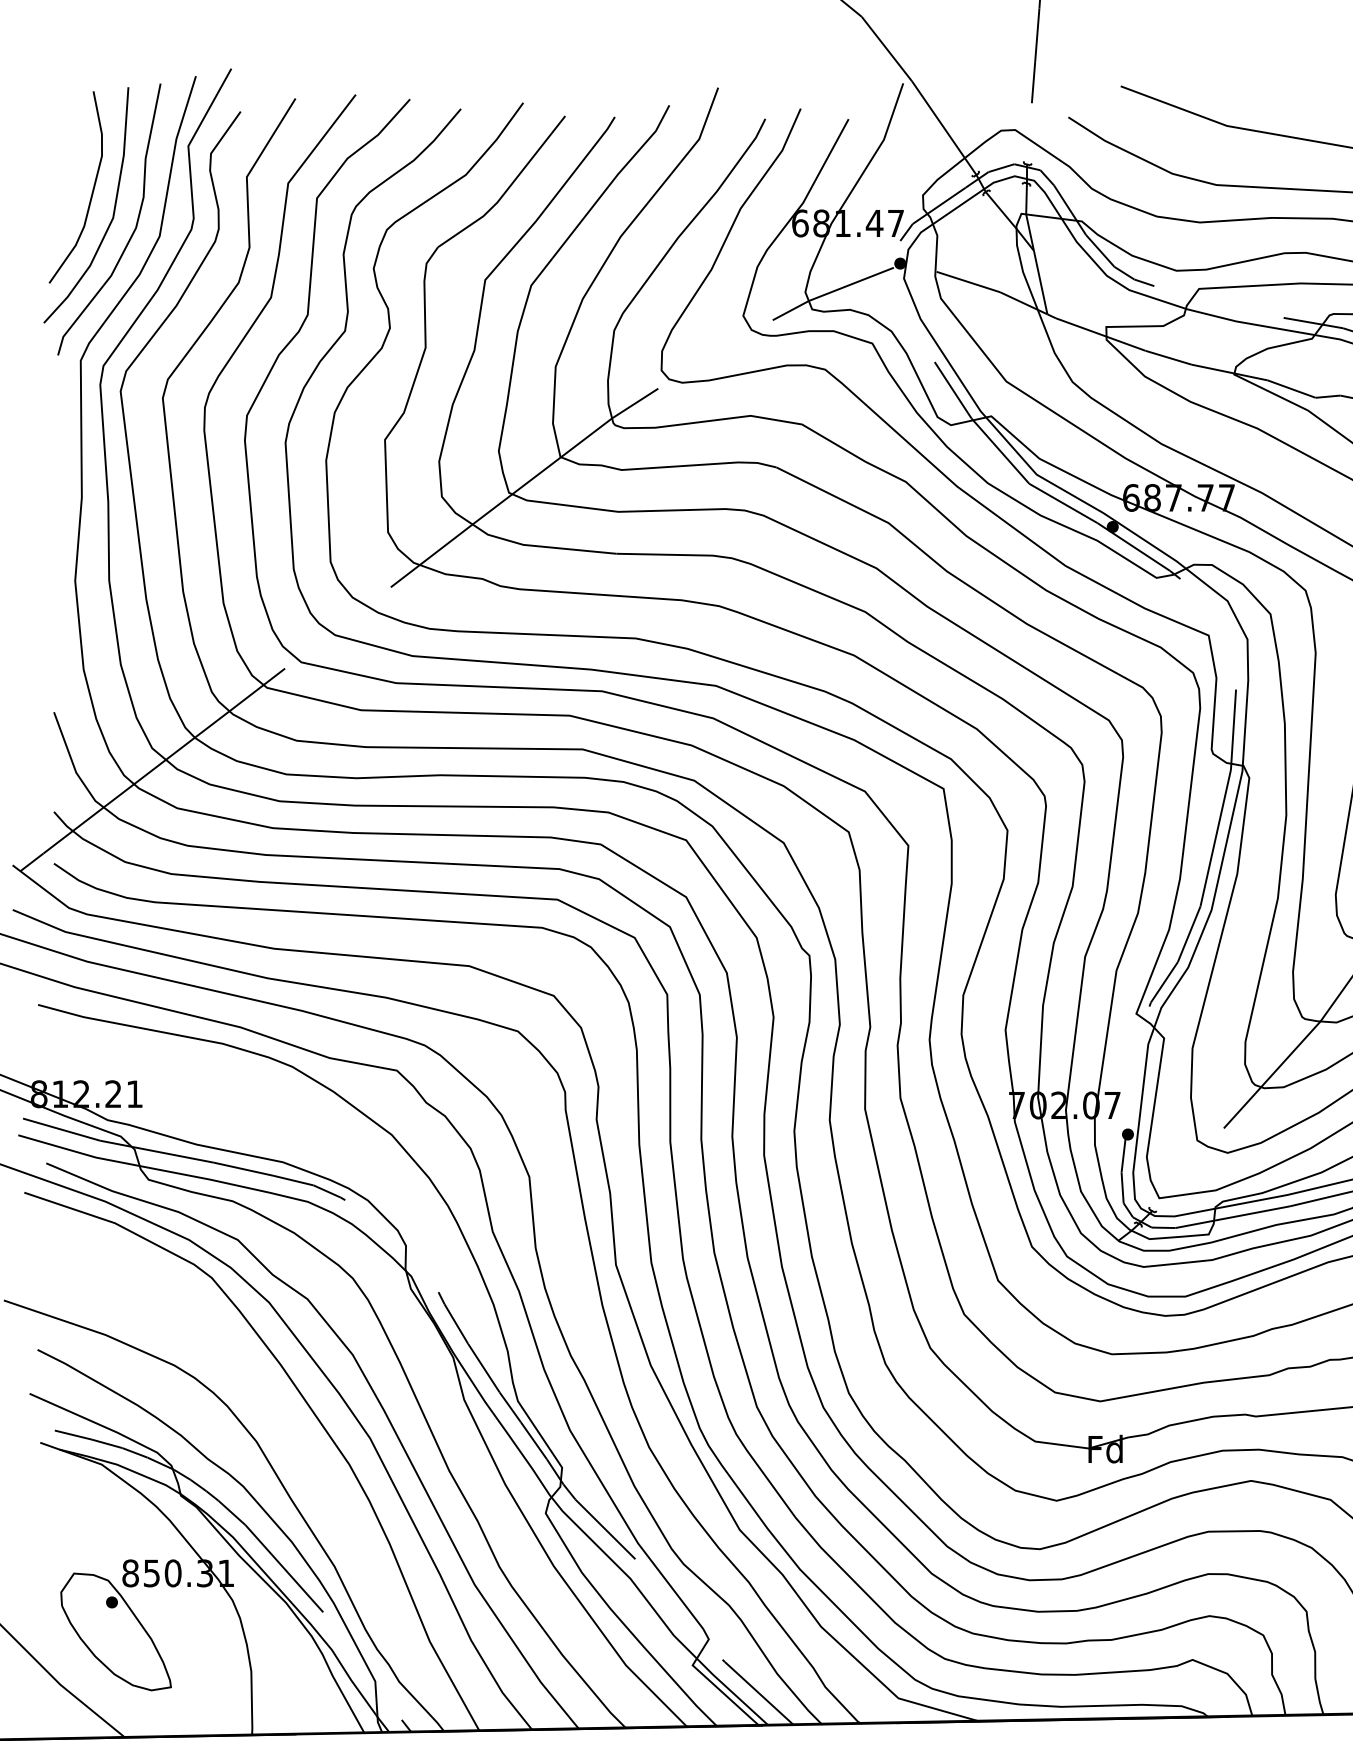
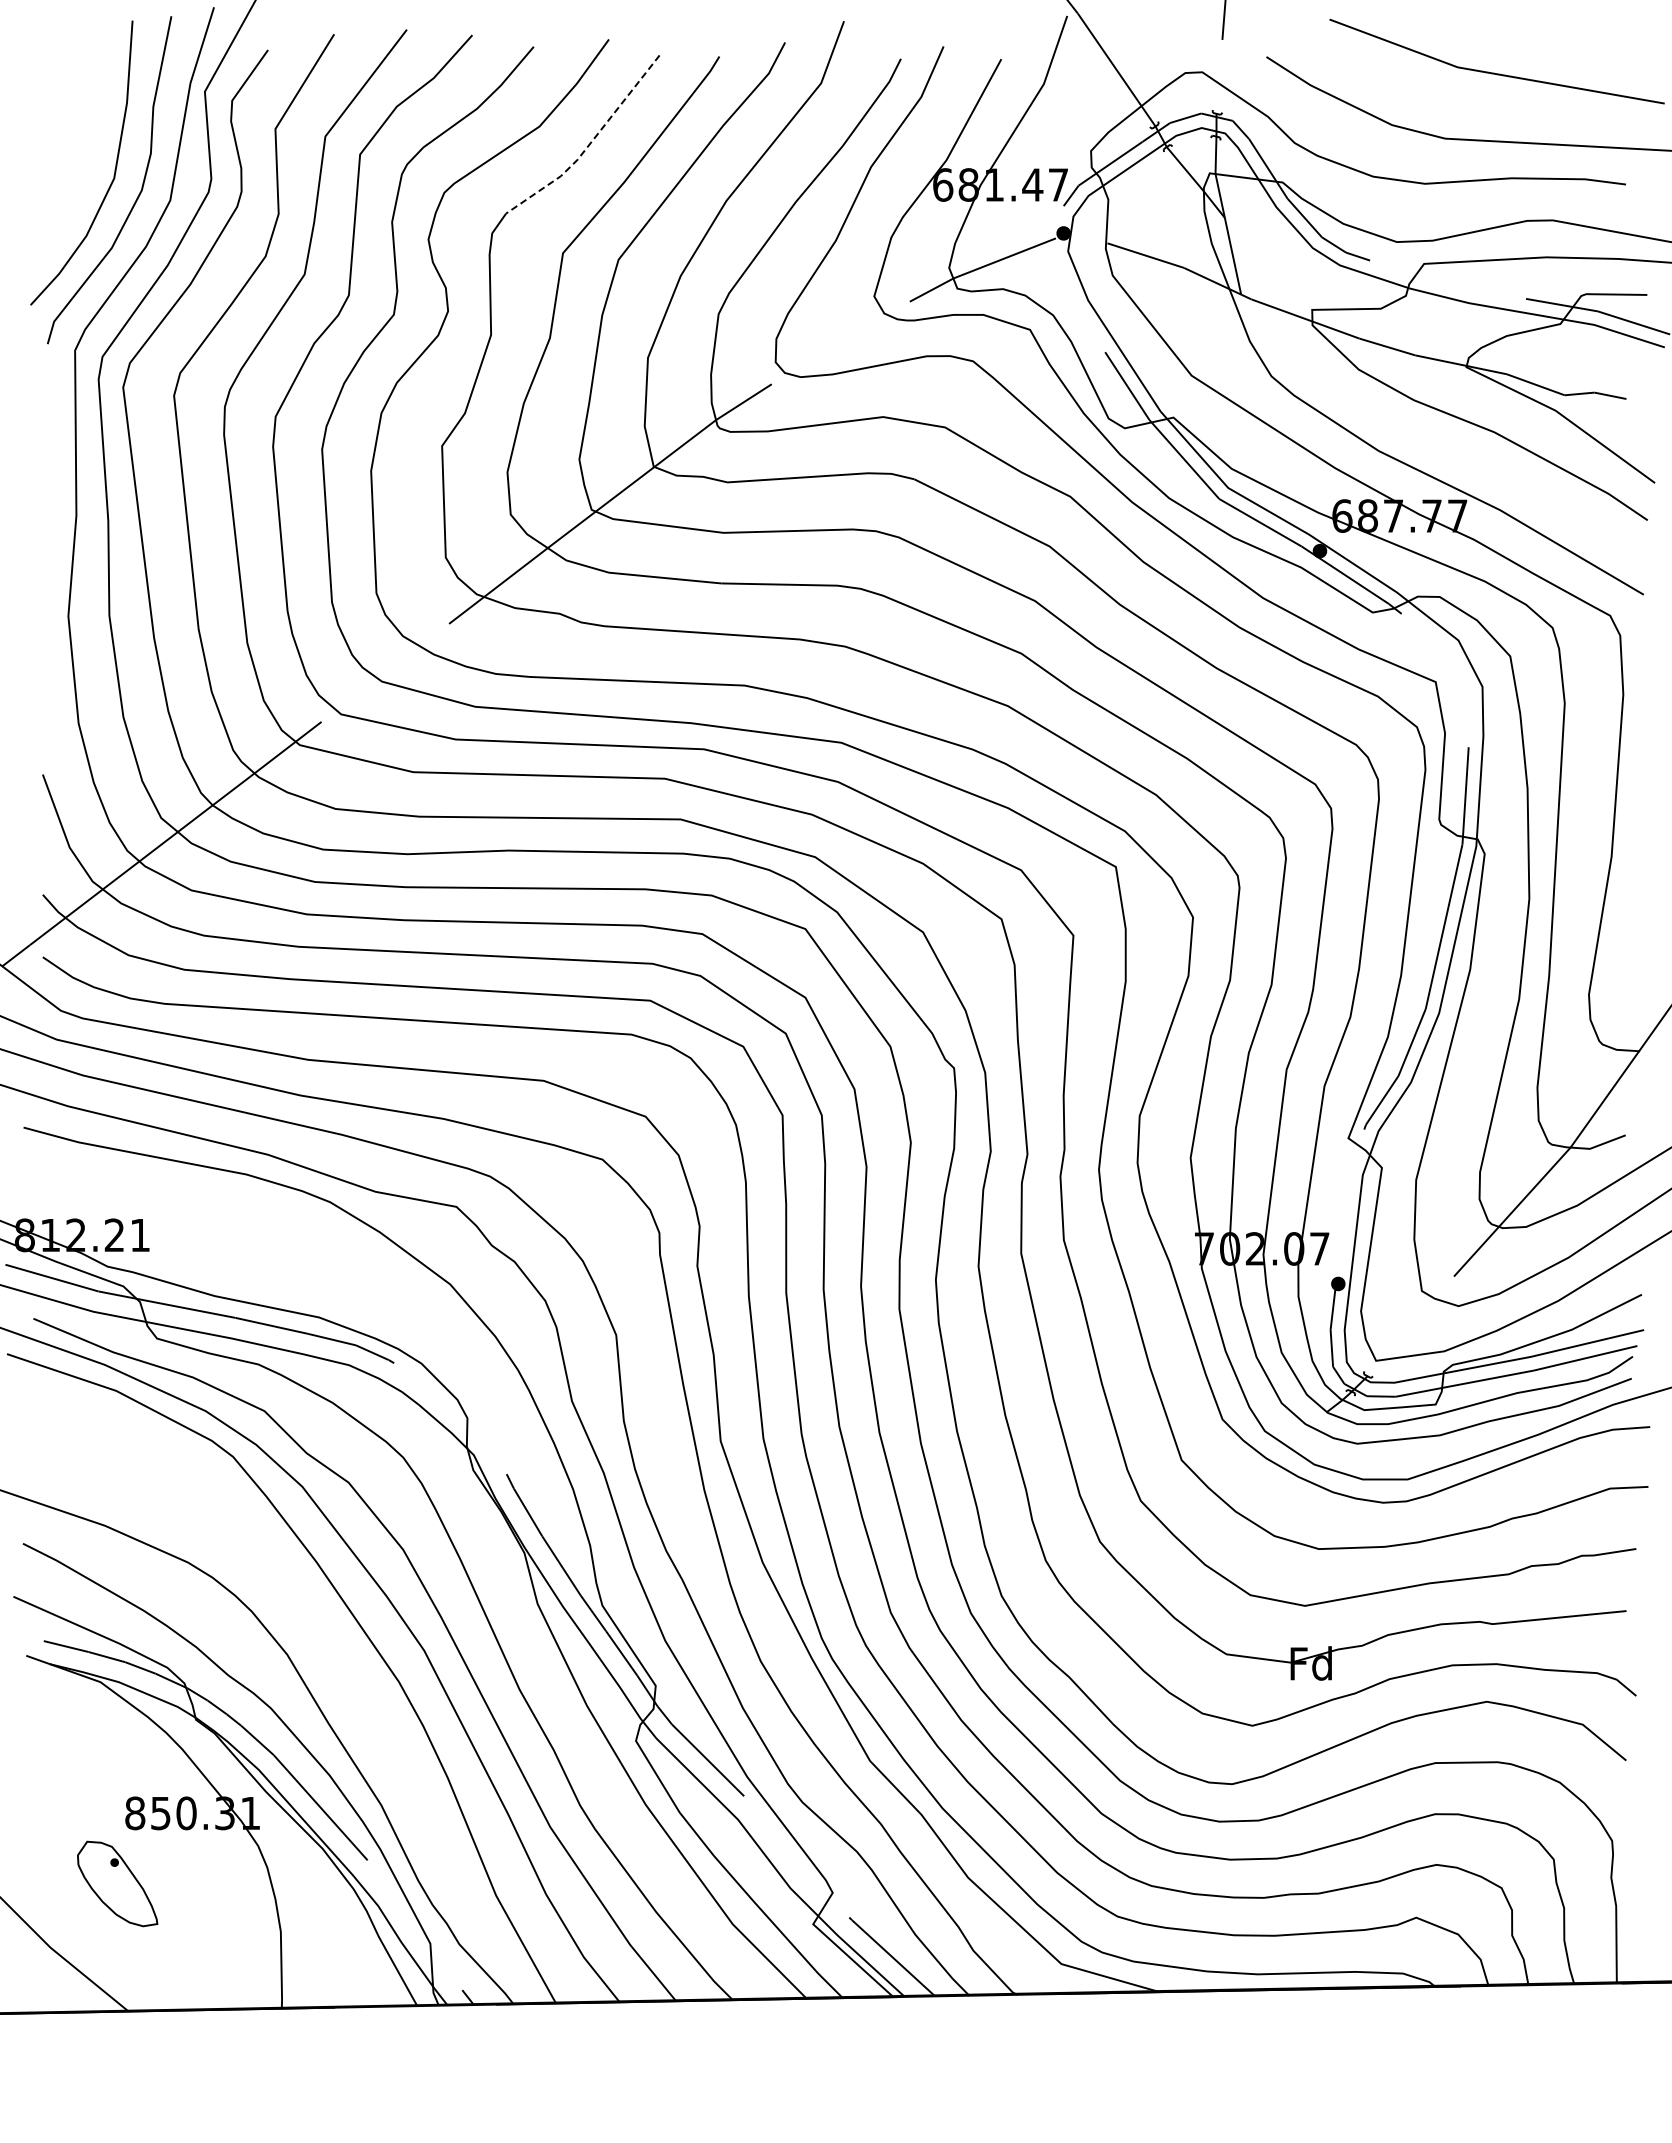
line: (507, 189) -> (589, 144), solid -> dashed
curve: (91, 192) -> (88, 147), removed
part: (115, 1631) -> (117, 1883), size x0.6

